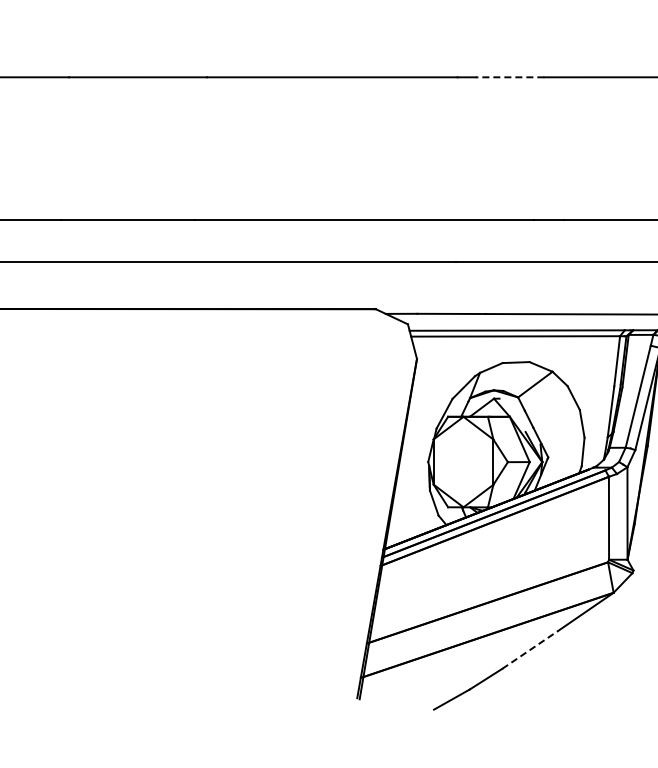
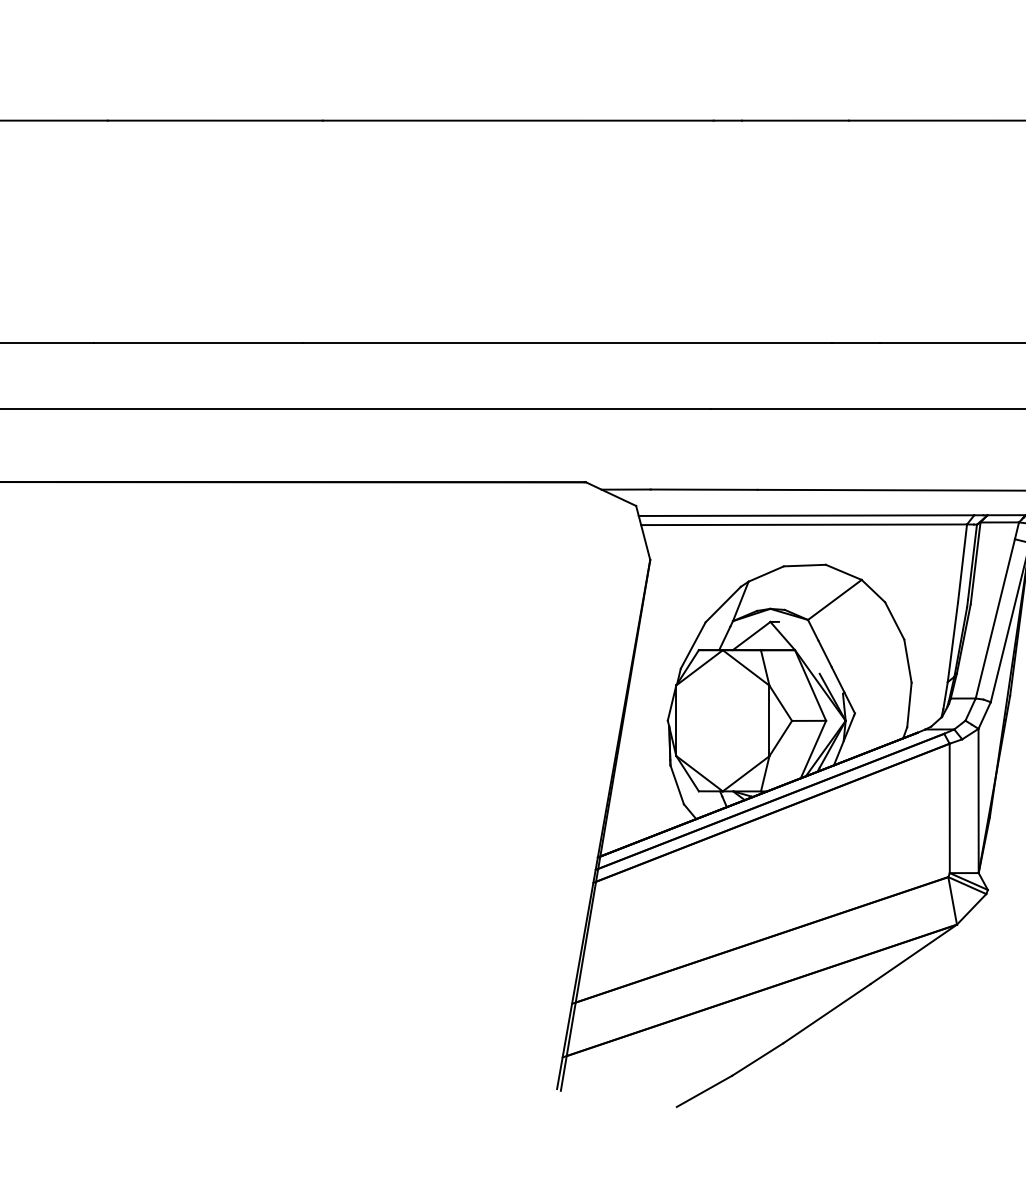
line: (509, 77) -> (794, 120), dashed -> solid
line: (530, 649) -> (827, 1013), dashed -> solid

